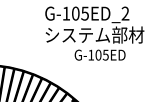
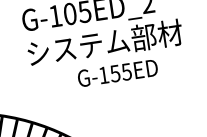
text: (98, 54) -> (115, 72), G-105ED -> G-155ED

